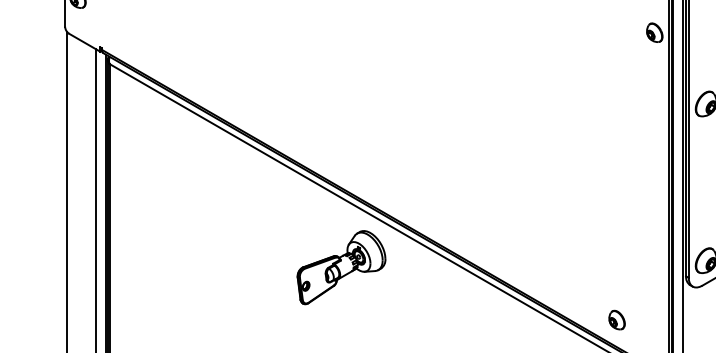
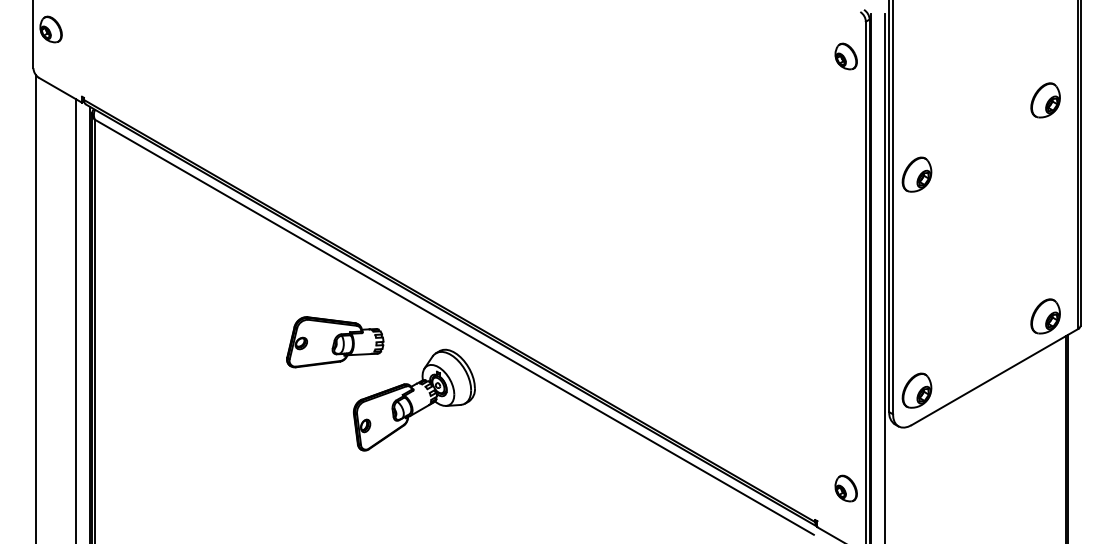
part: (654, 32) -> (845, 56), moved
part: (284, 225) -> (335, 342), added
part: (616, 320) -> (845, 488), moved

